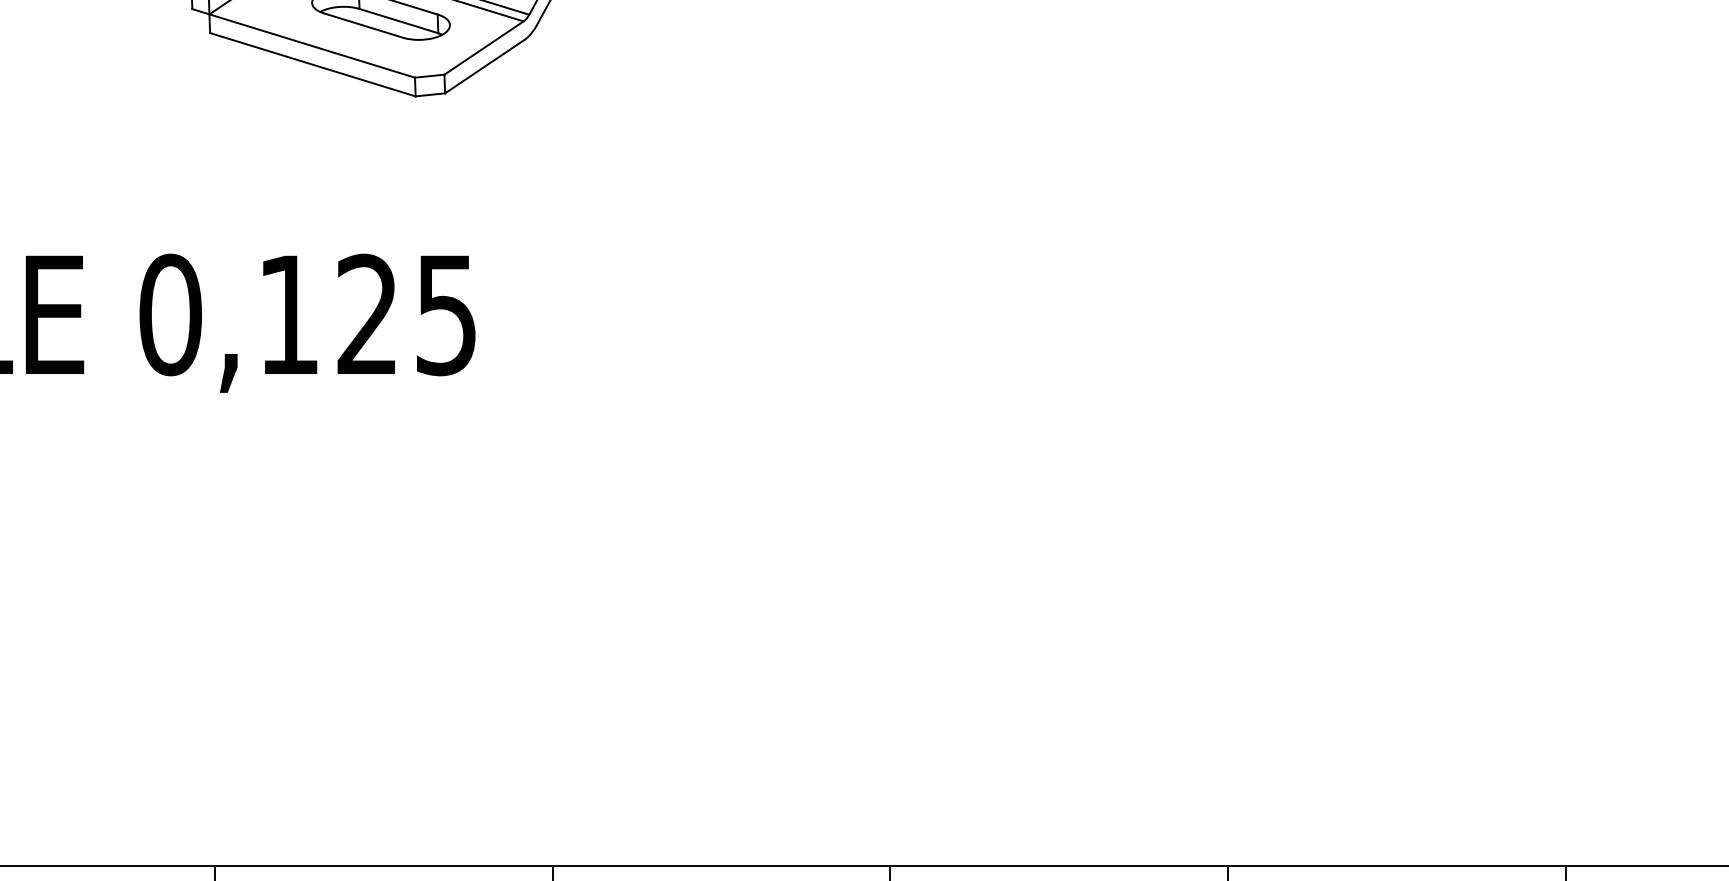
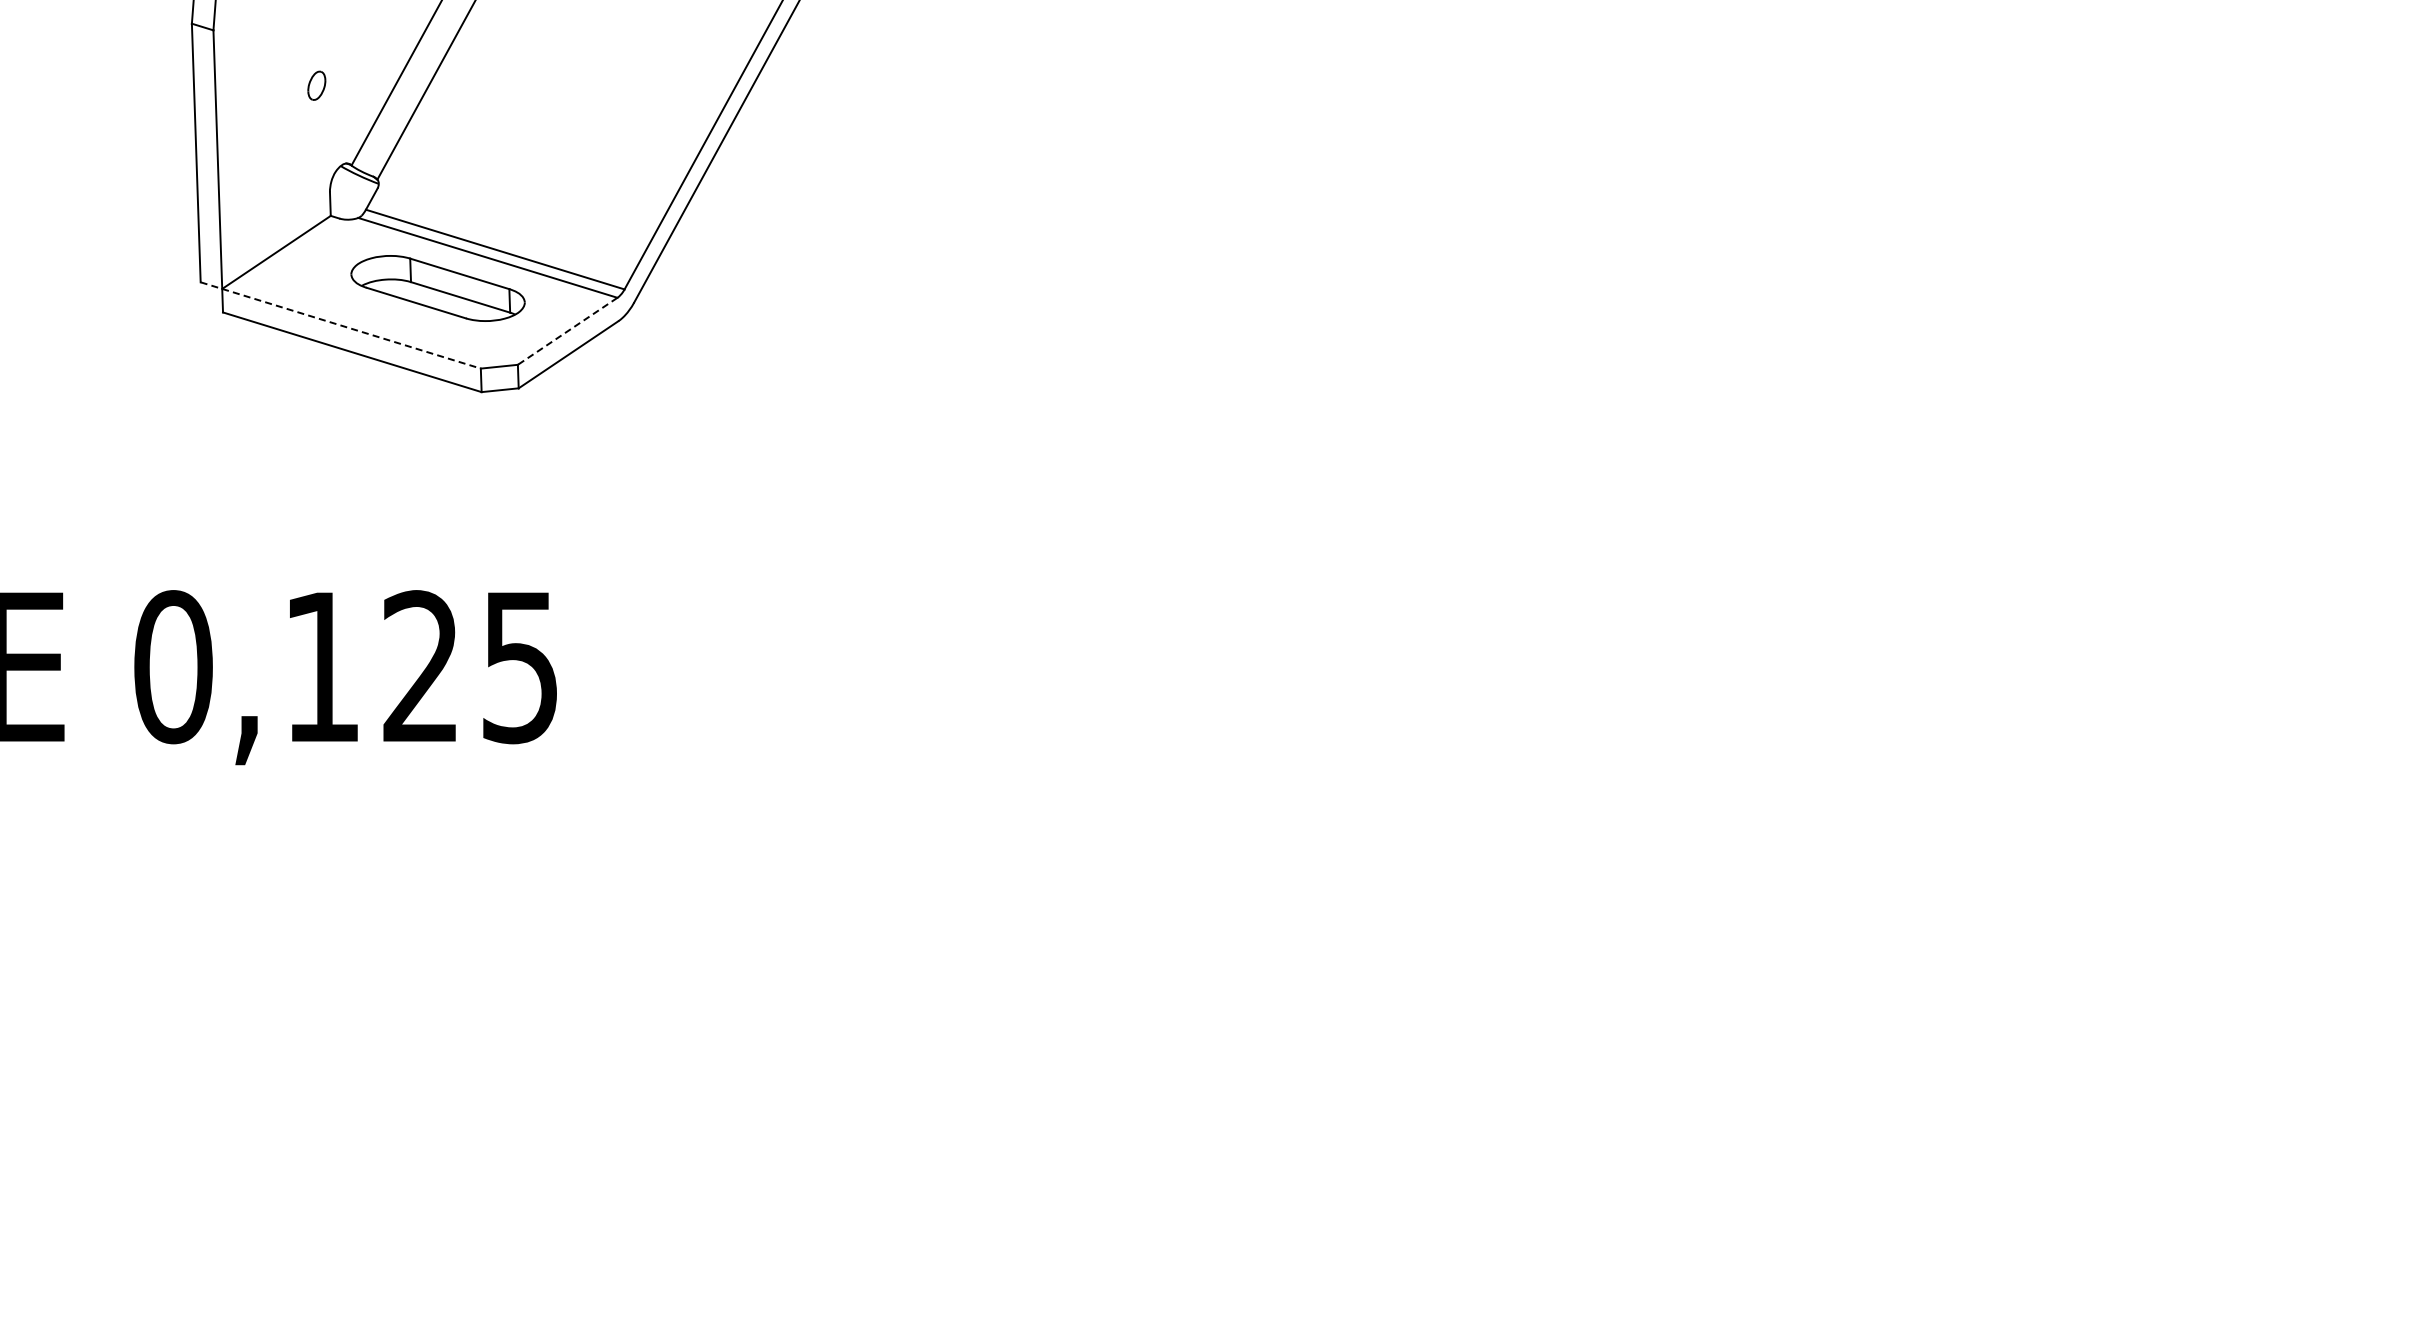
line: (303, 43) -> (340, 325), solid -> dashed
line: (483, 48) -> (567, 331), solid -> dashed

